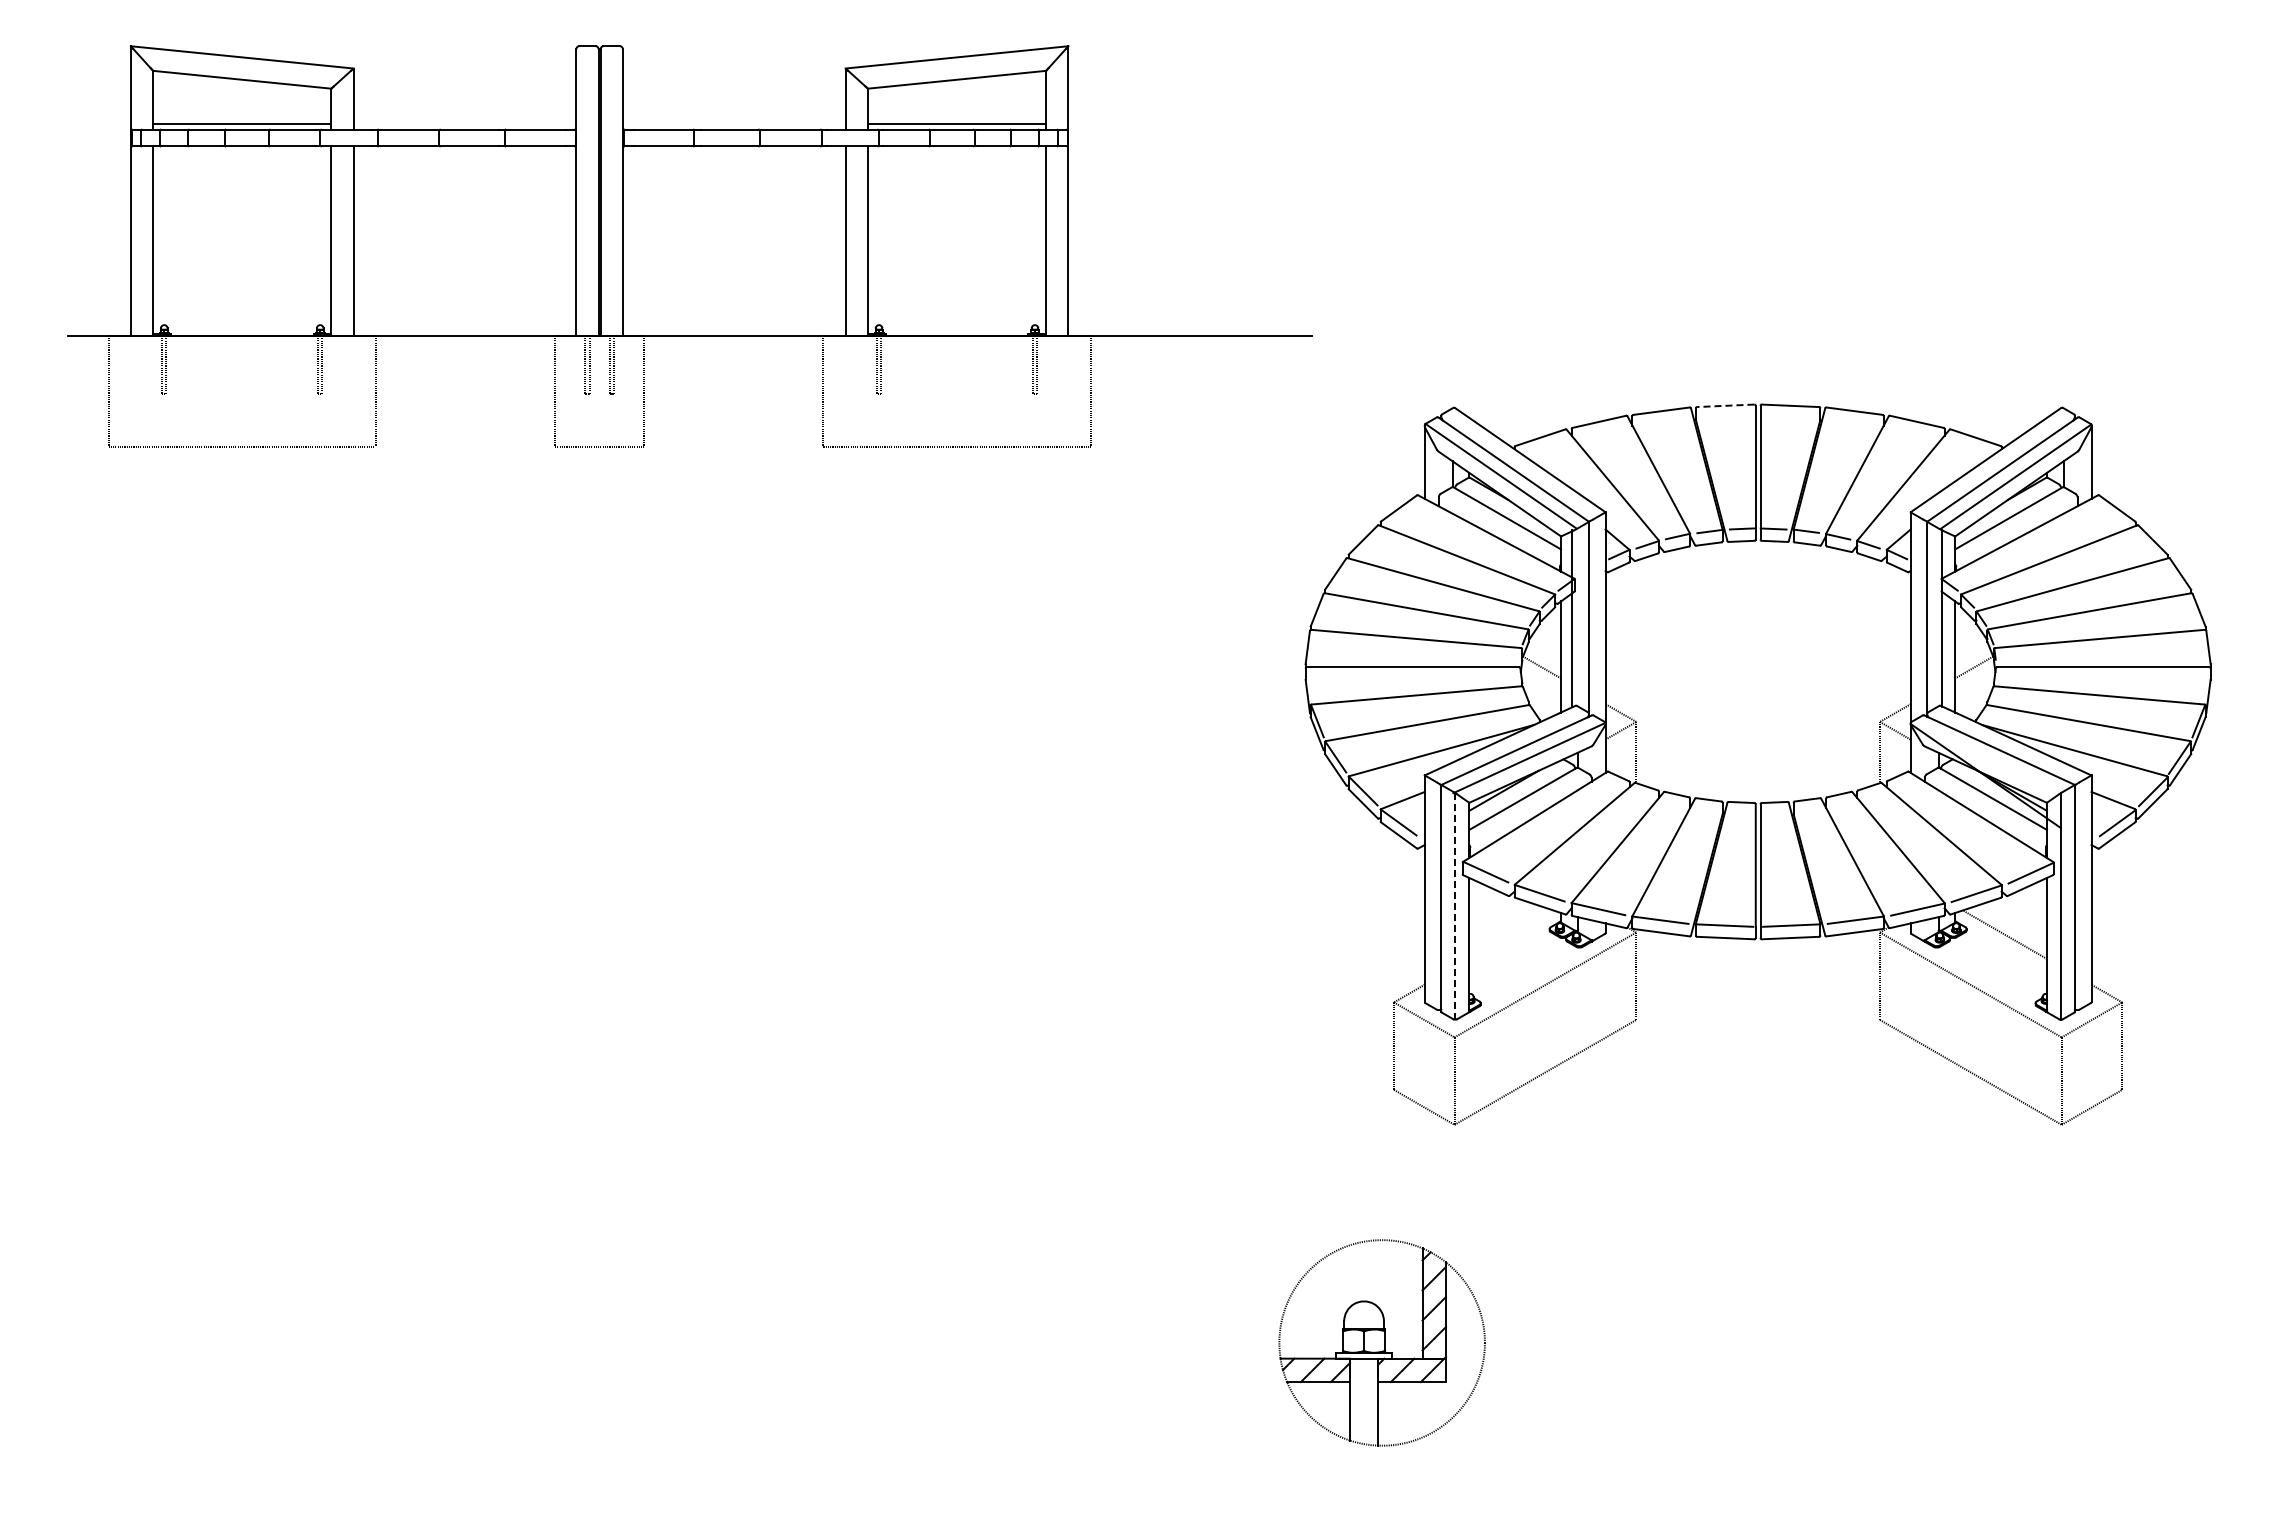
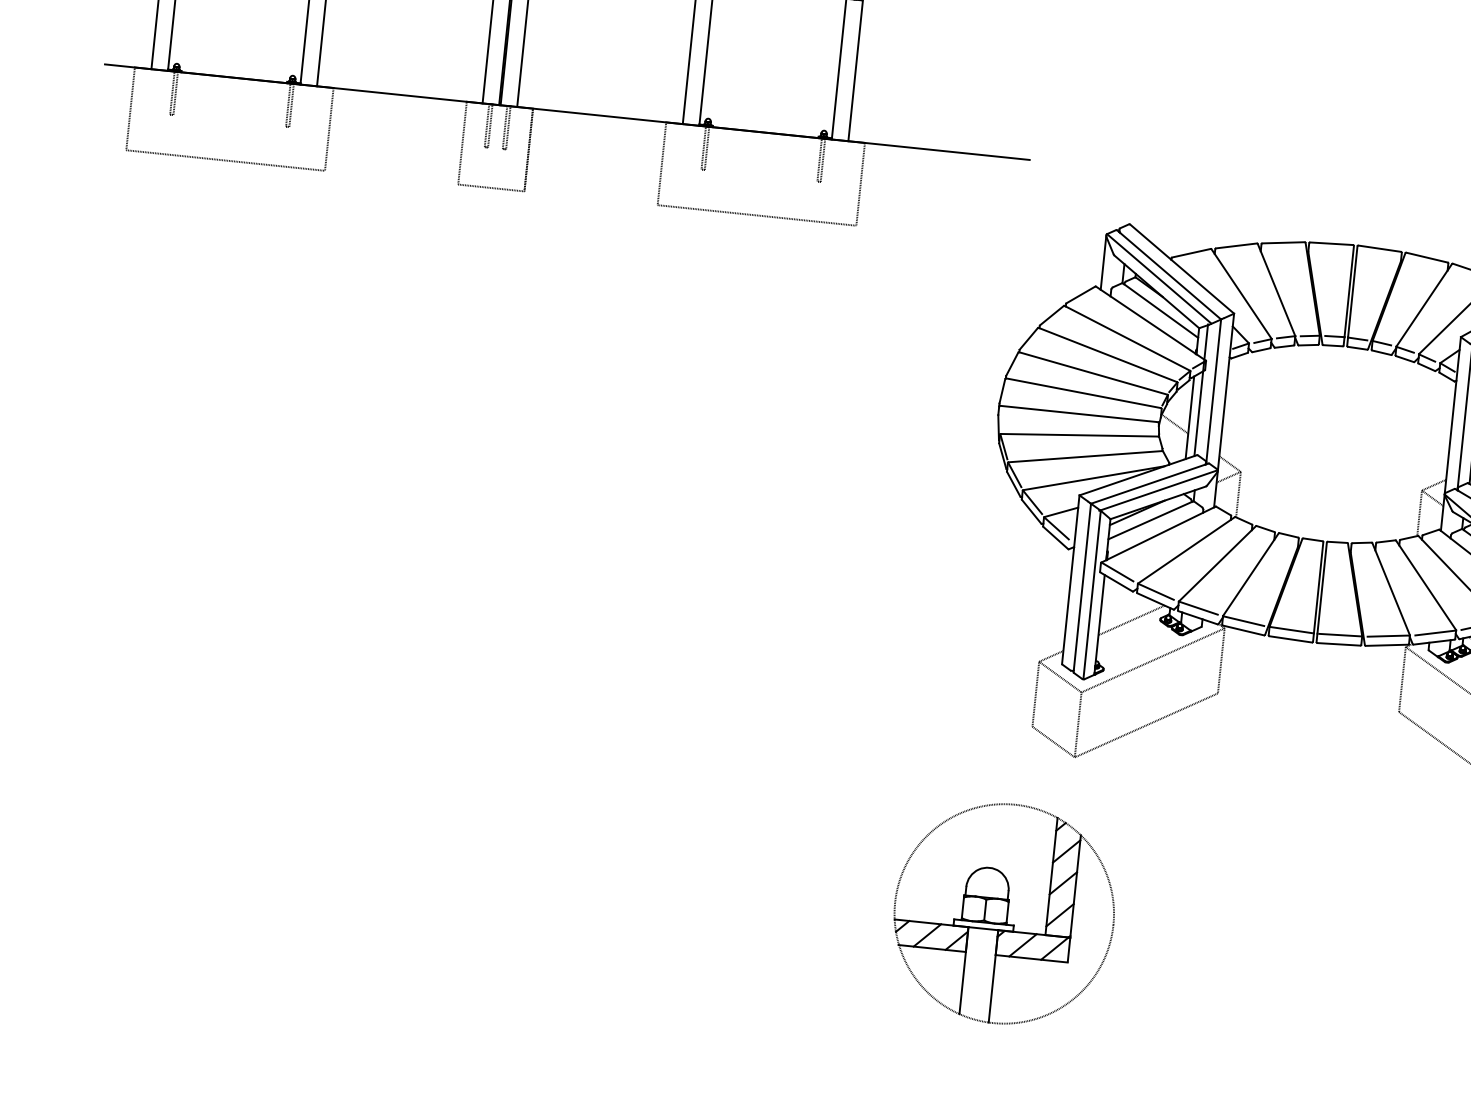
line: (1725, 405) -> (1331, 243), dashed -> solid
line: (1455, 906) -> (1092, 595), dashed -> solid
line: (1511, 934) -> (1131, 620), added
part: (1381, 1342) -> (1003, 913), size x1.43

